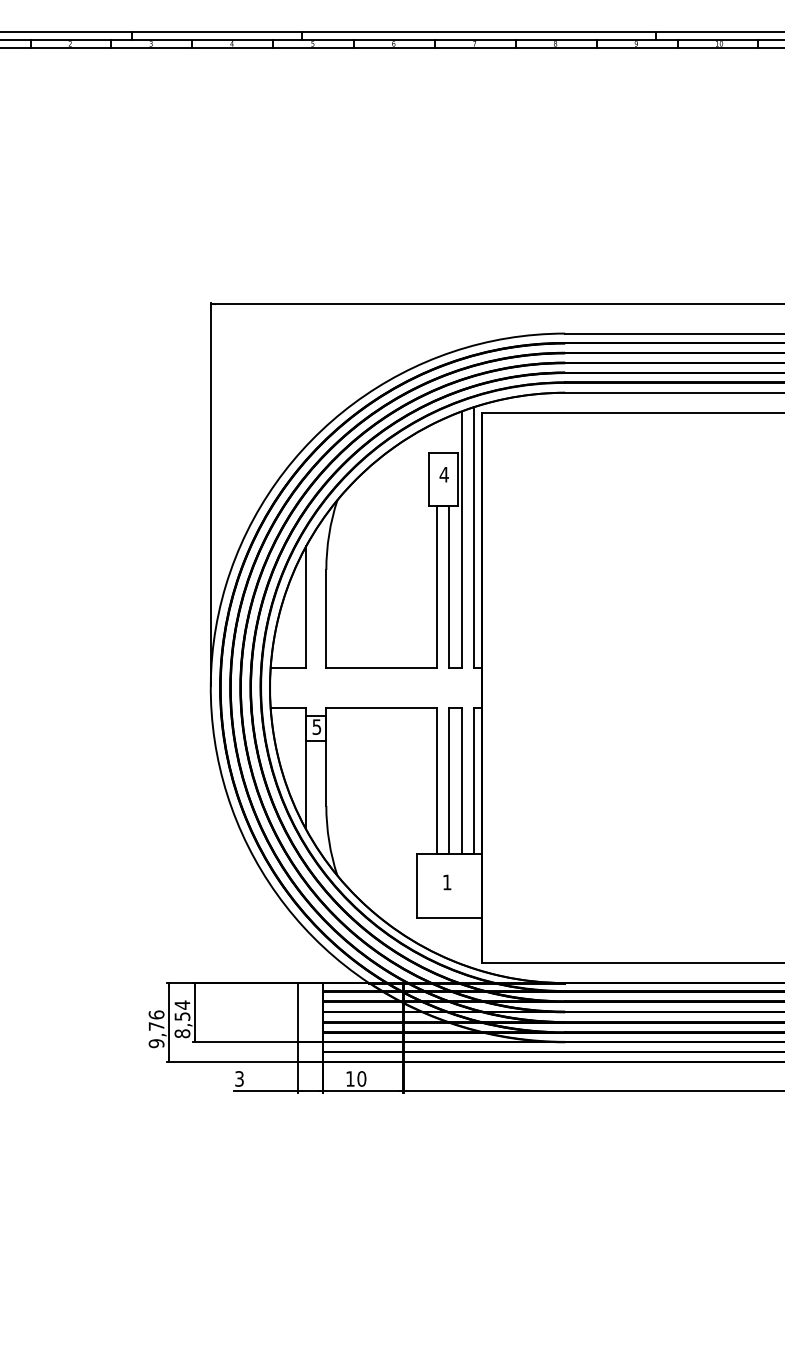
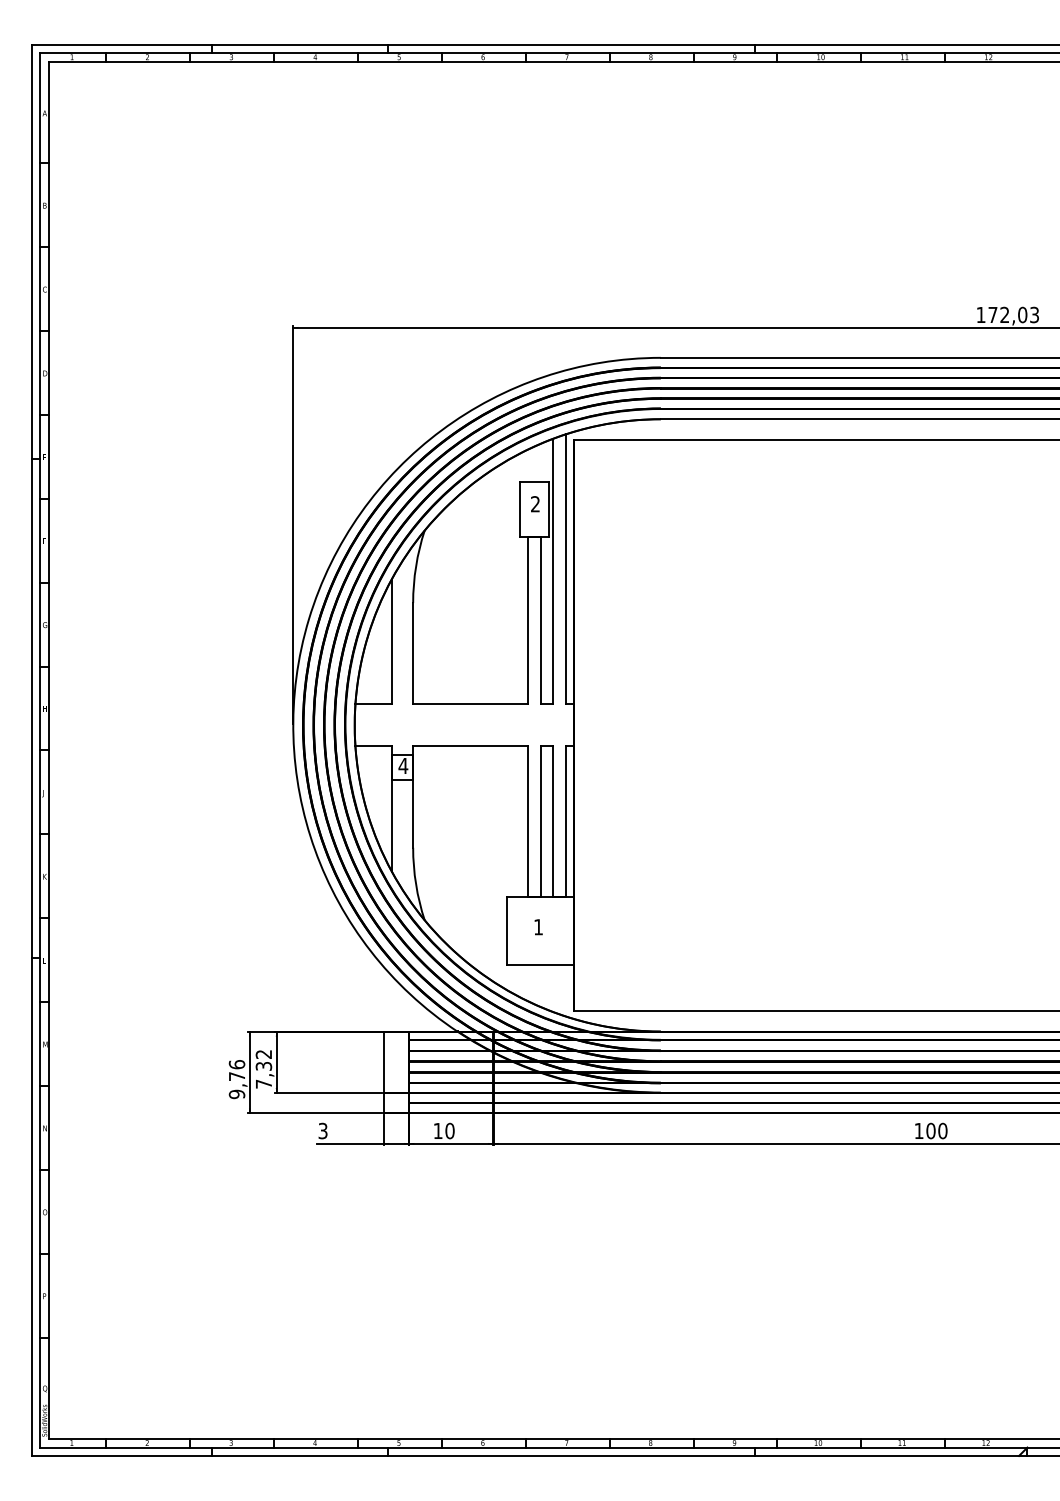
text: (444, 474) -> (535, 504), 4 -> 2
text: (317, 727) -> (403, 766), 5 -> 4
text: (182, 1018) -> (263, 1068), 8,54 -> 7,32

